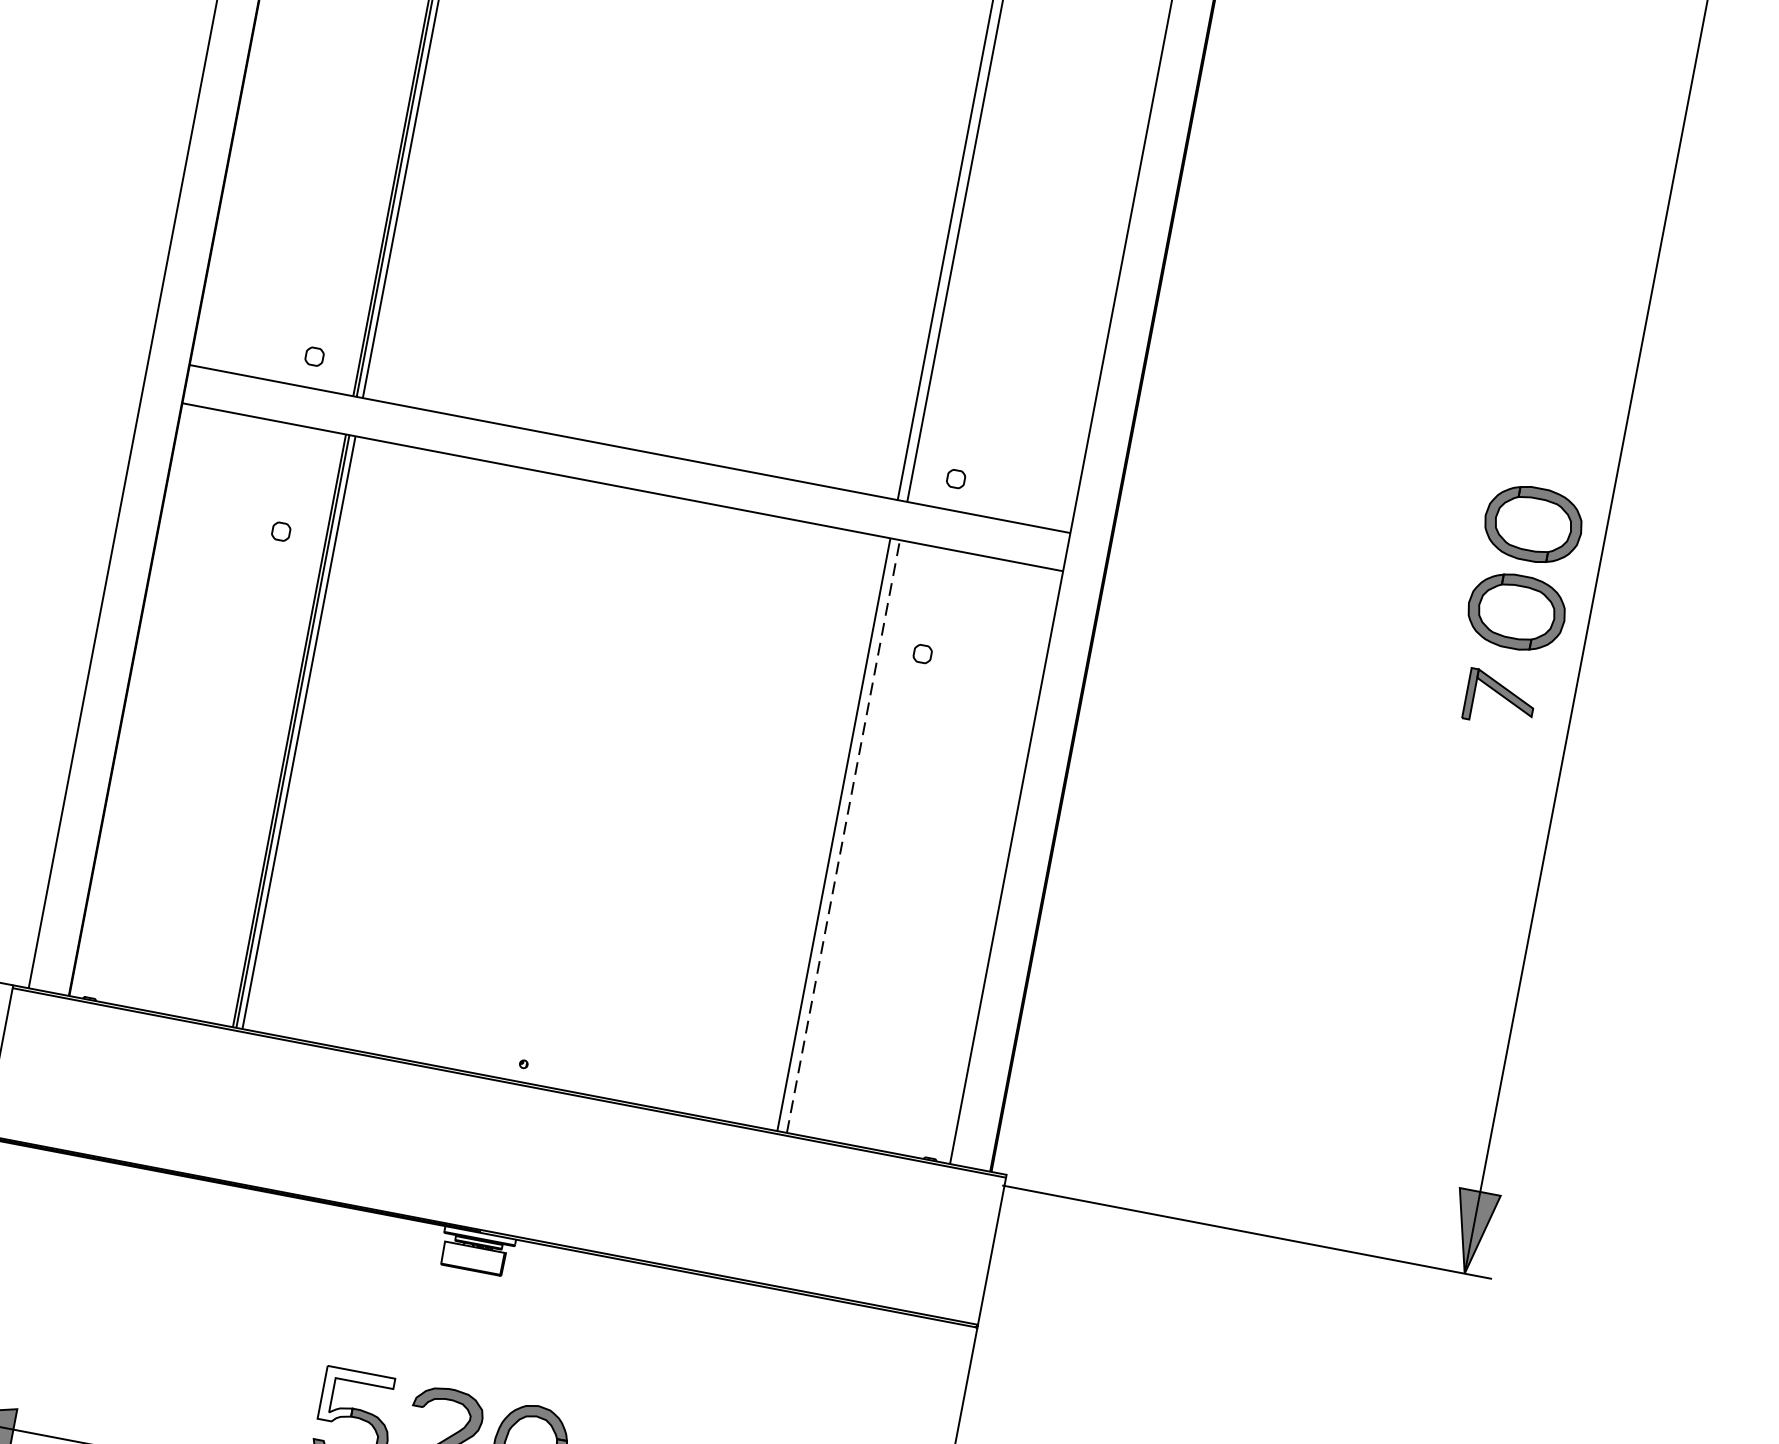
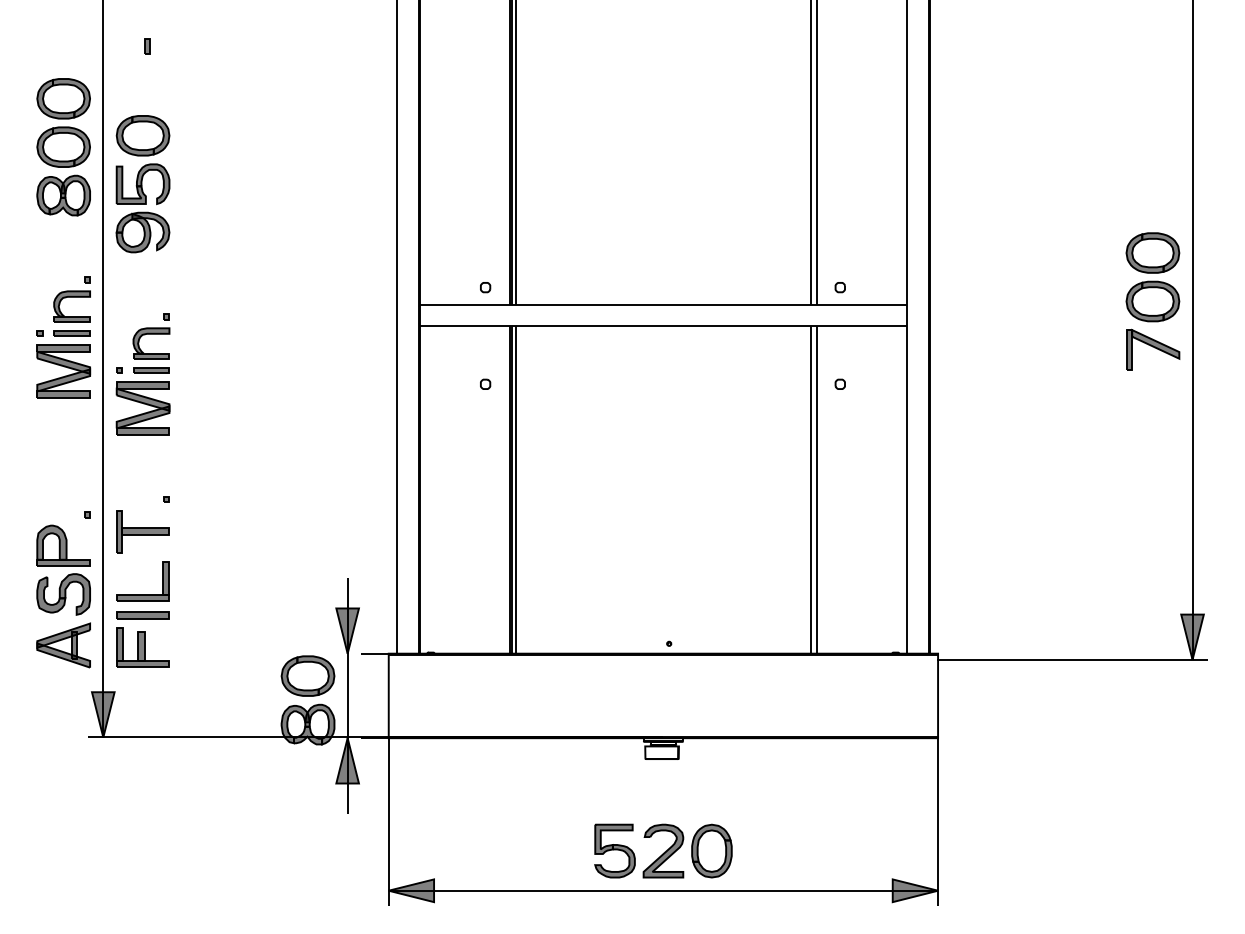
part: (1501, 699) -> (1153, 349), size x1.43
line: (843, 835) -> (816, 489), dashed -> solid
fill: (355, 1397) -> (613, 838), added

